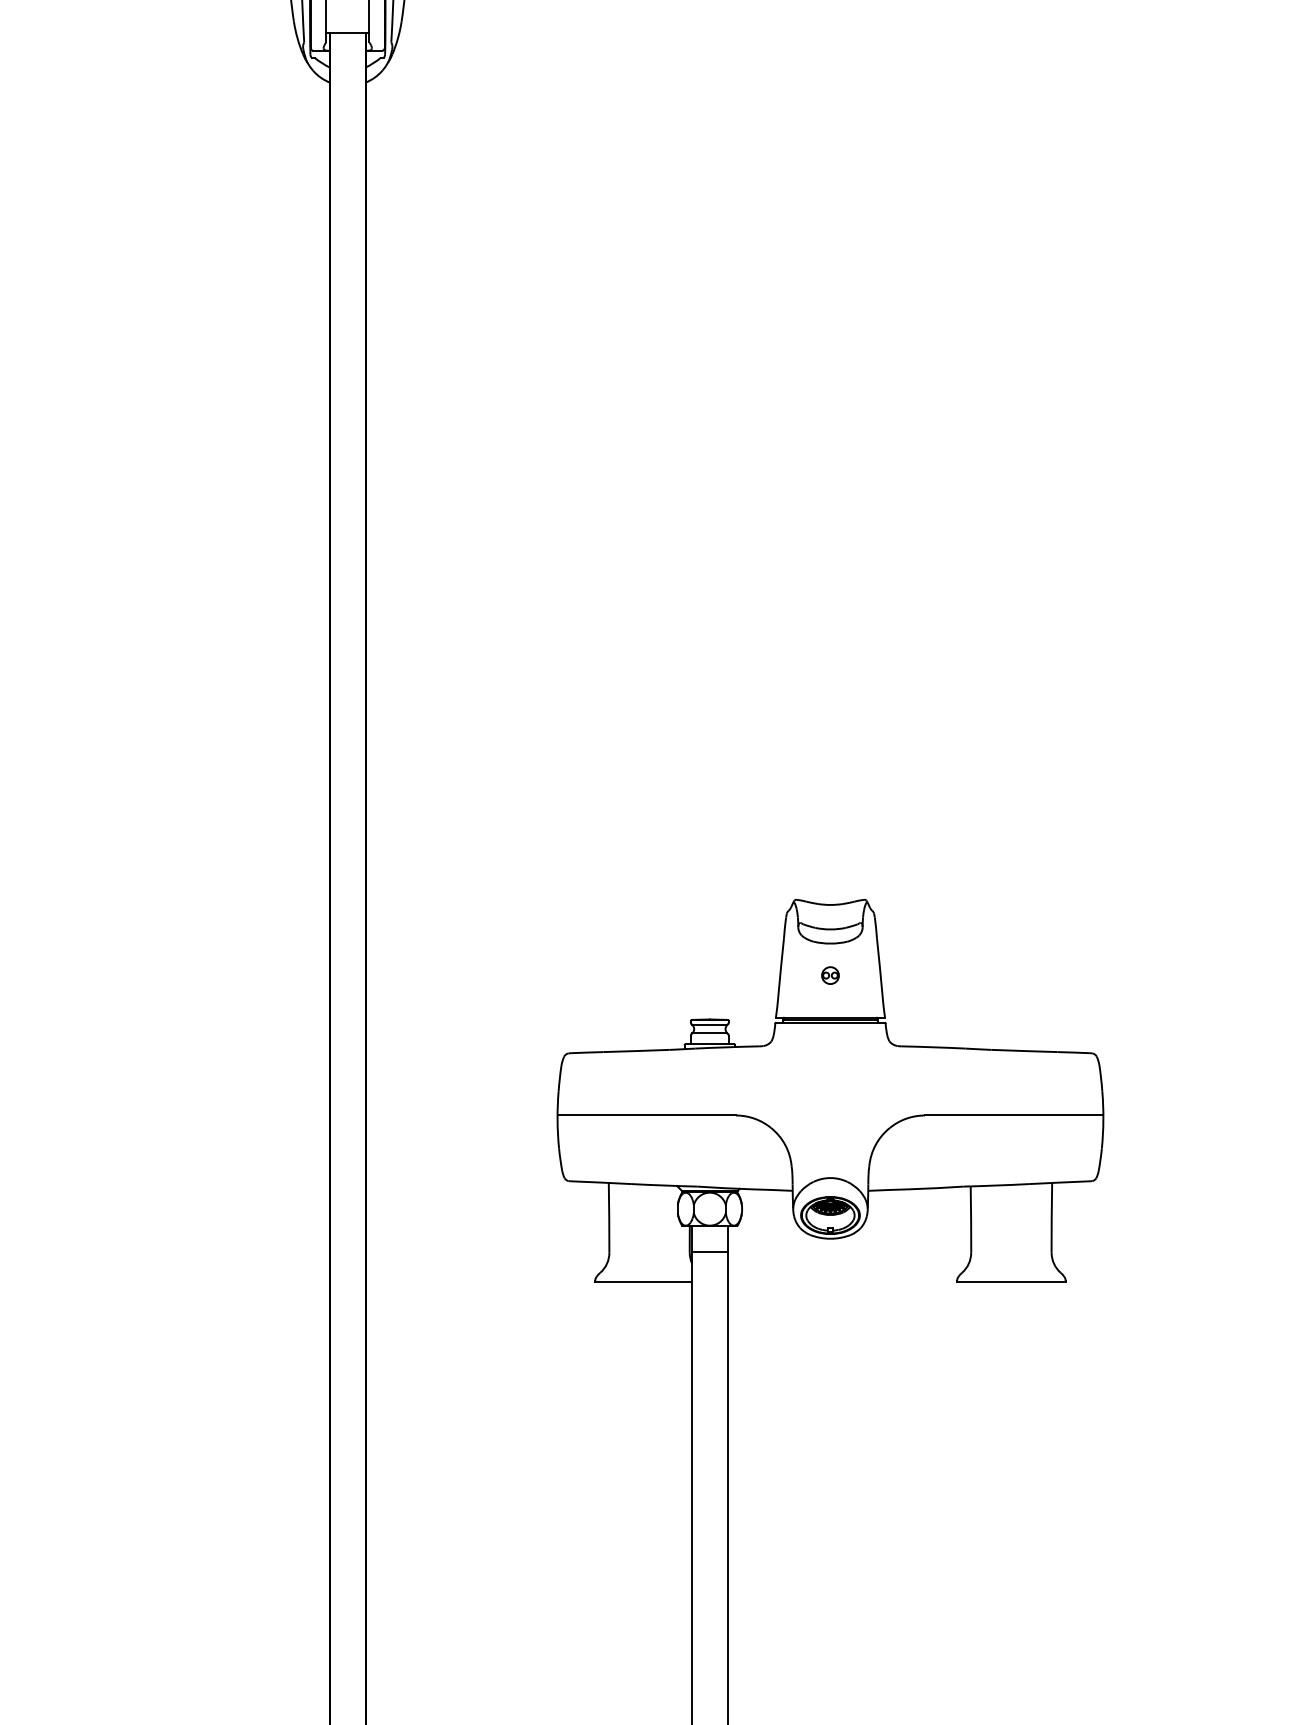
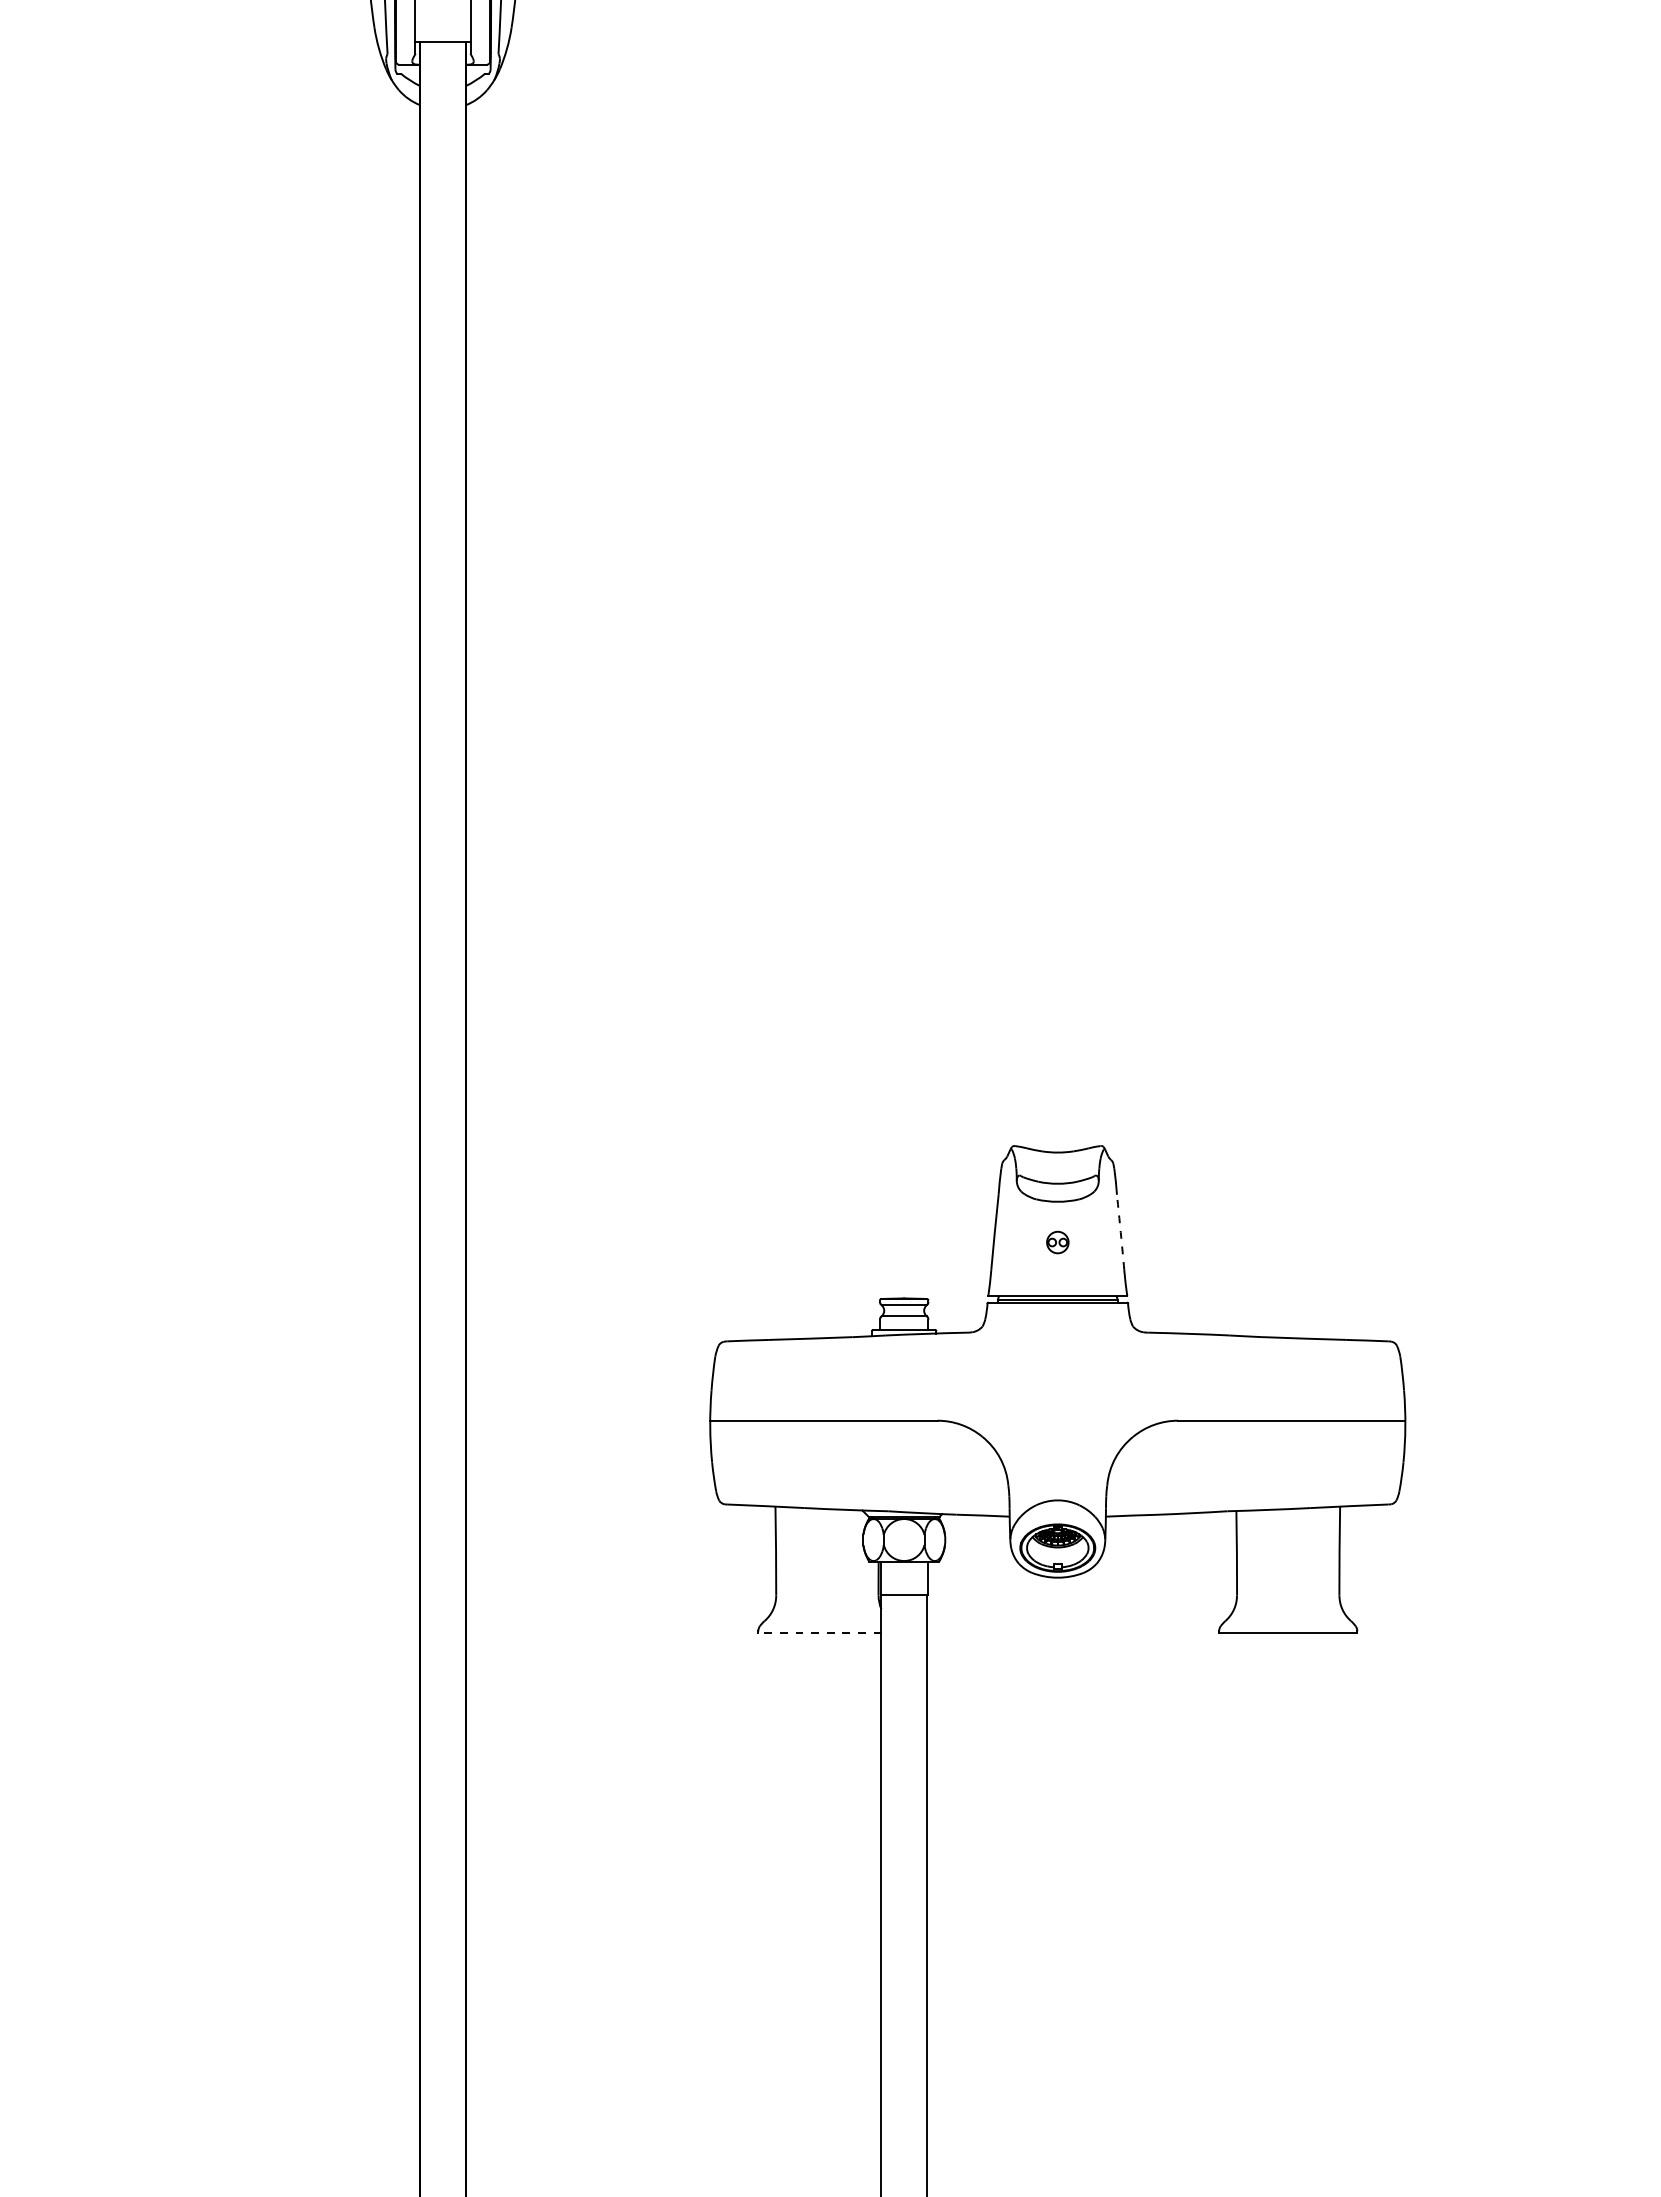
arc: (879, 967) -> (1120, 1232), solid -> dashed
line: (643, 1282) -> (819, 1633), solid -> dashed

